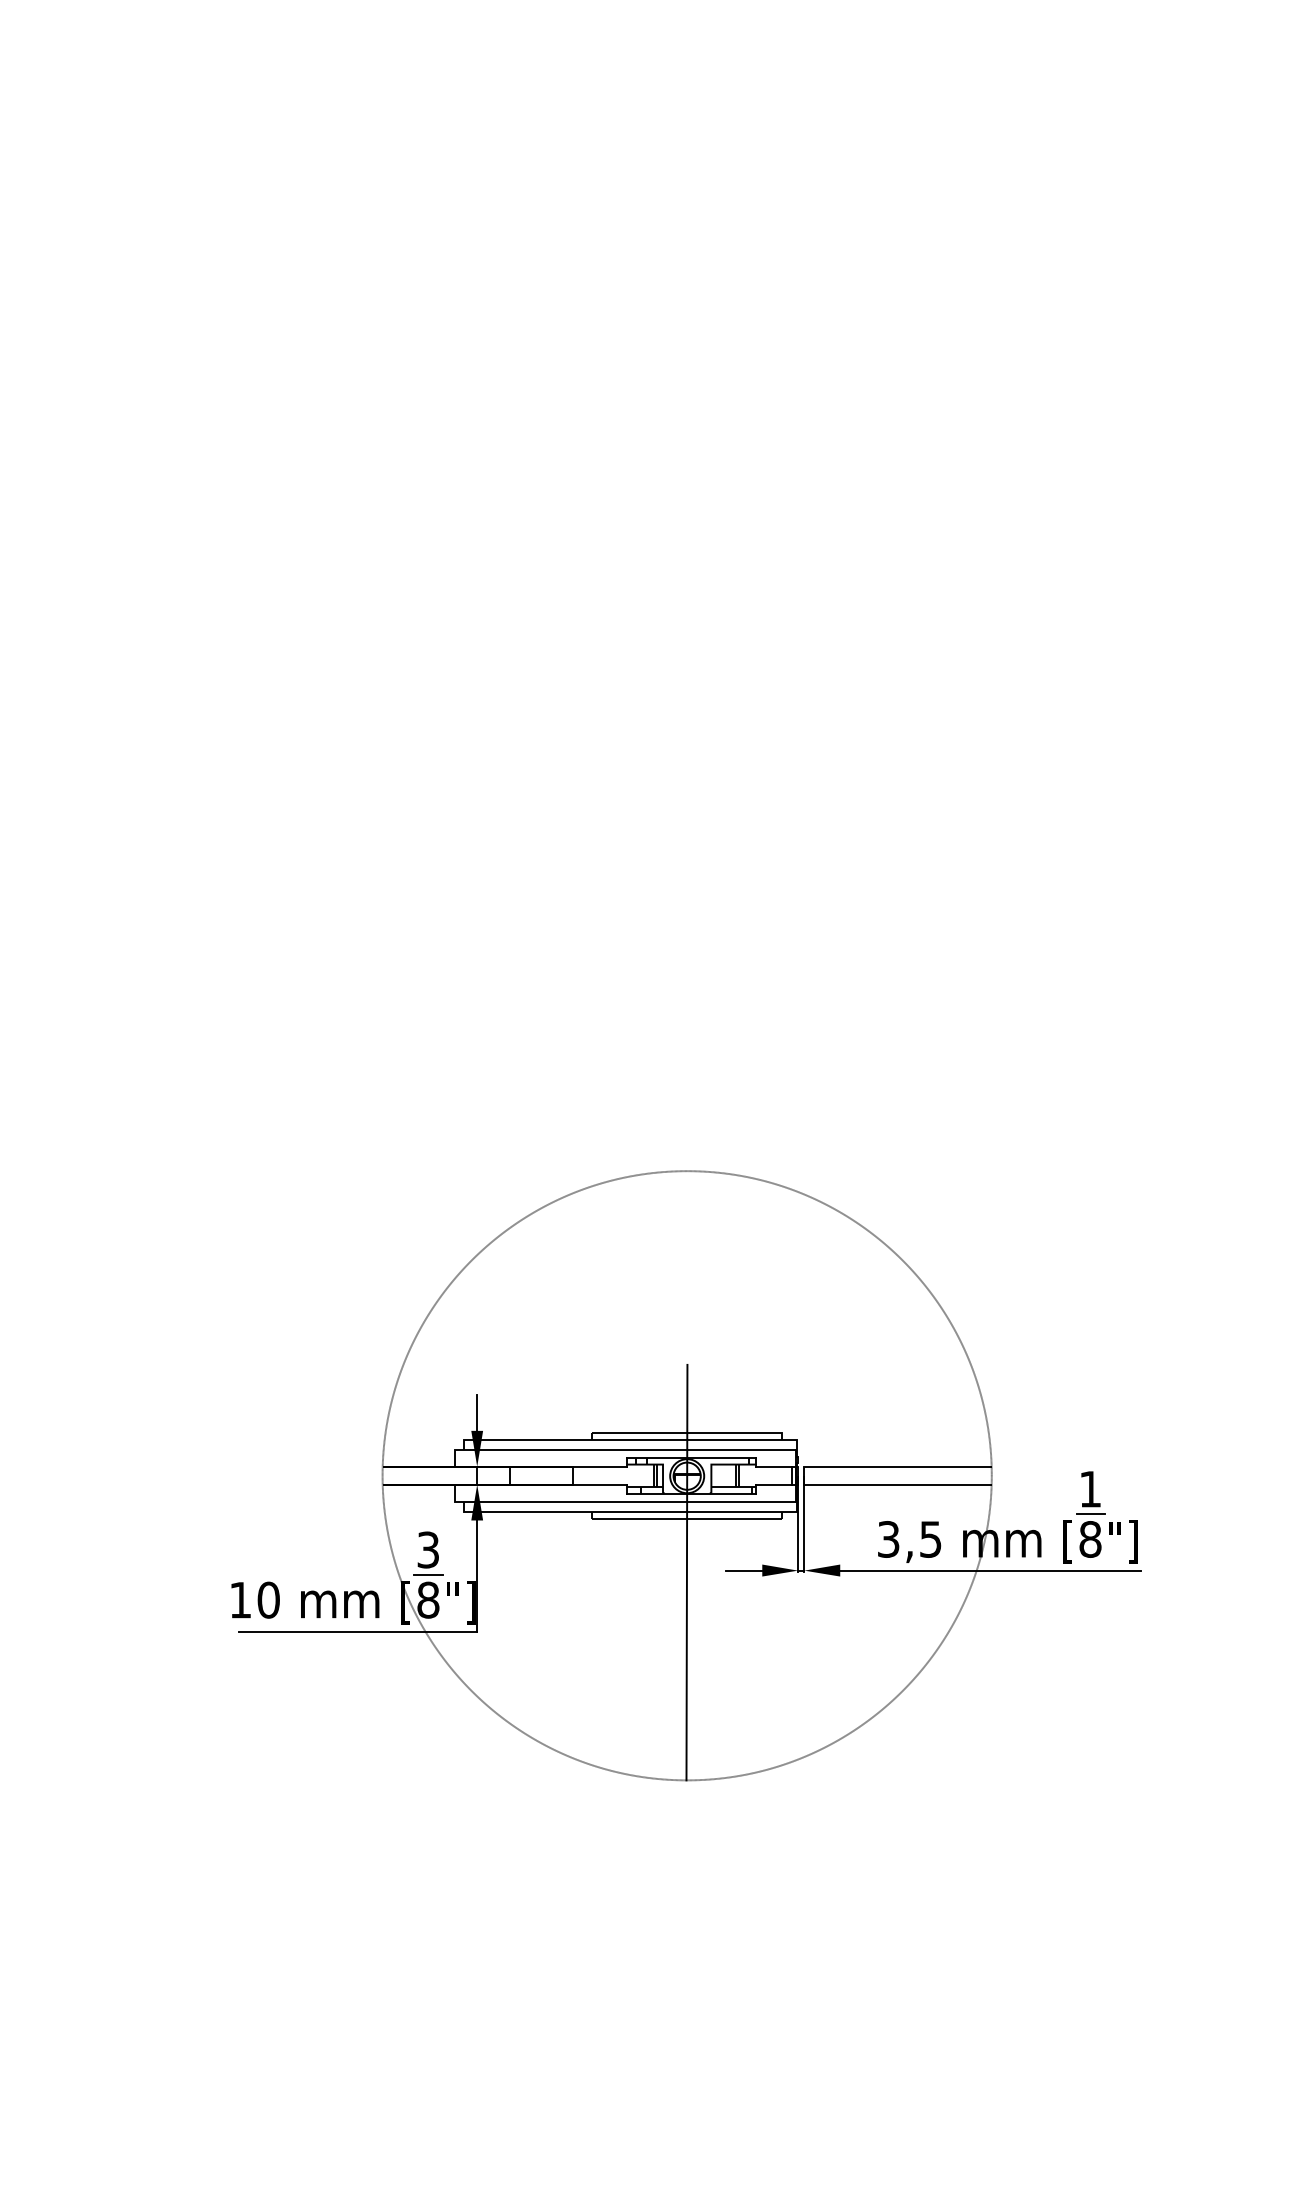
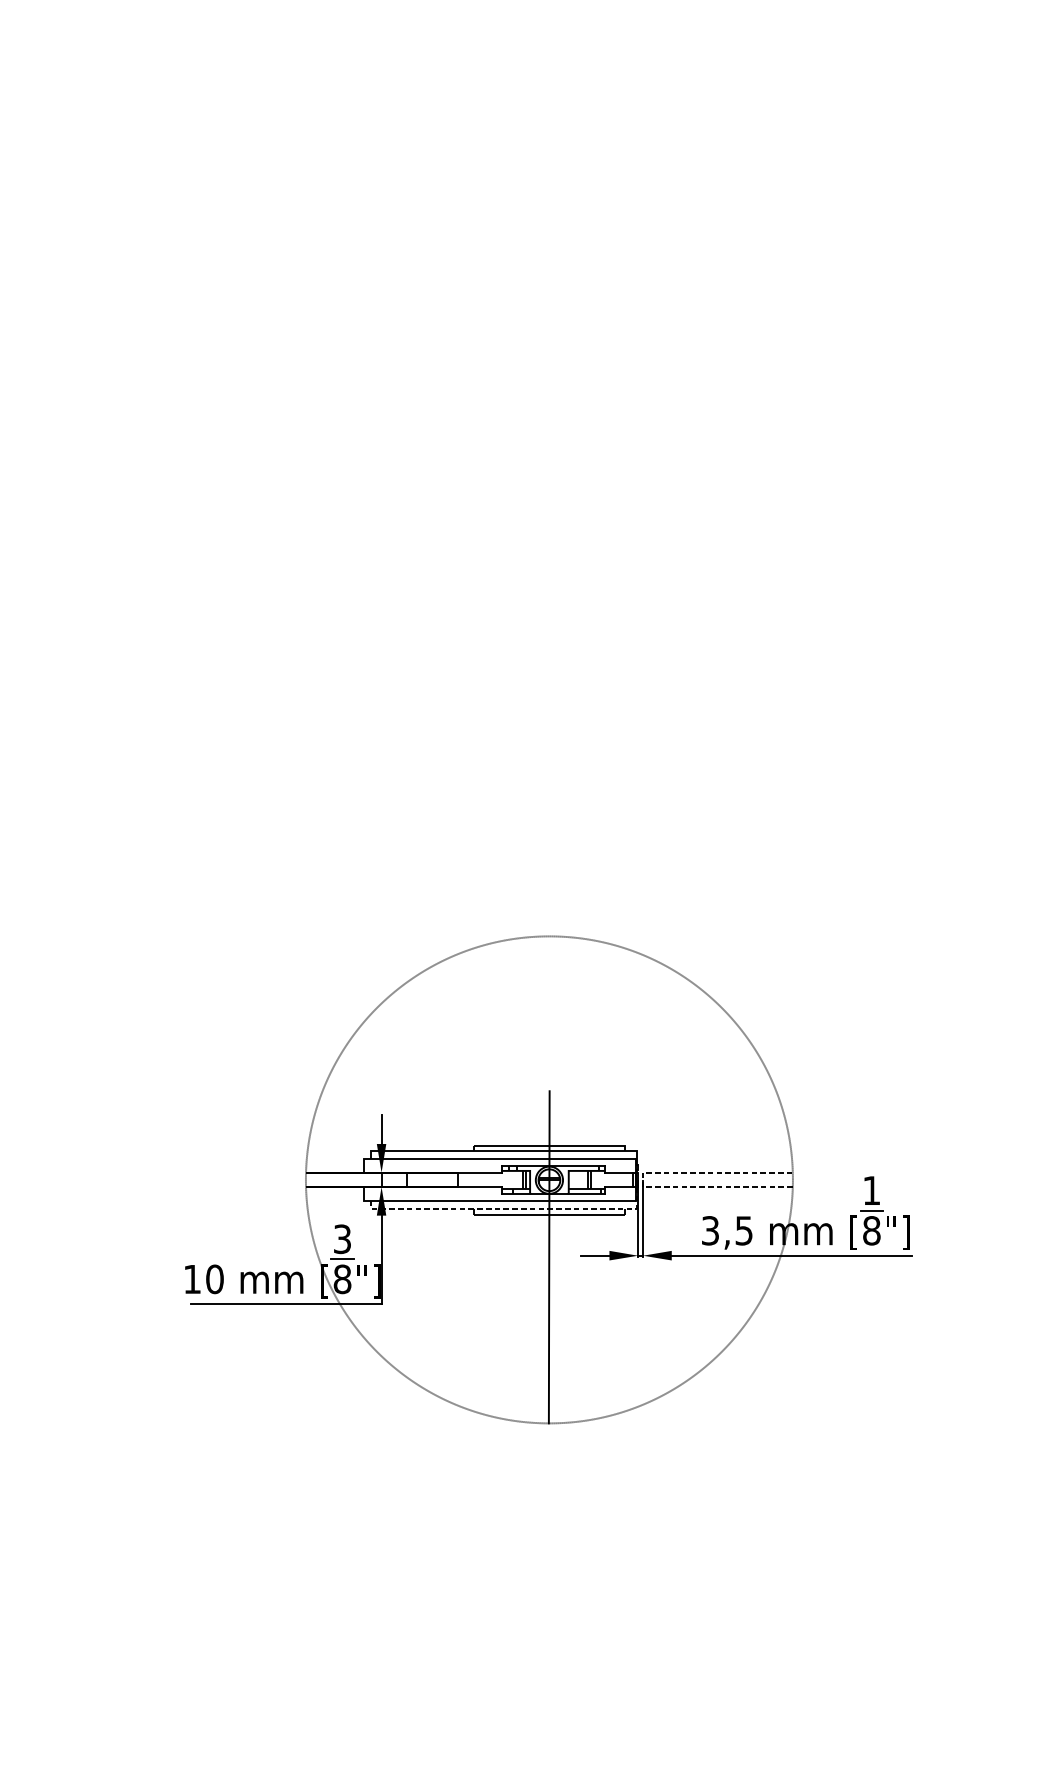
line: (804, 1475) -> (643, 1179), solid -> dashed
line: (639, 1511) -> (511, 1208), solid -> dashed

